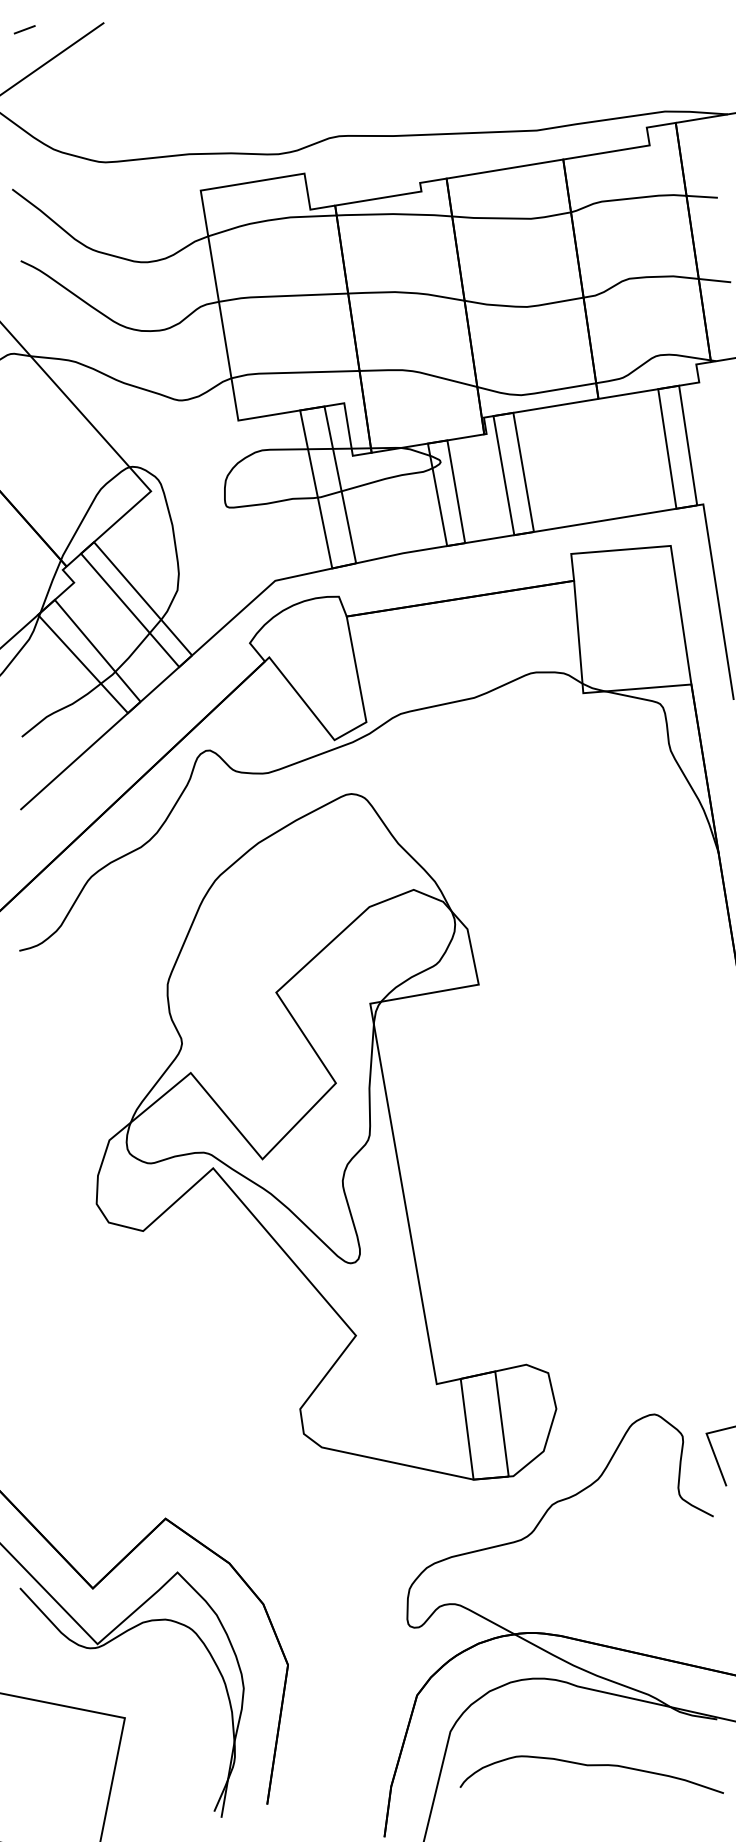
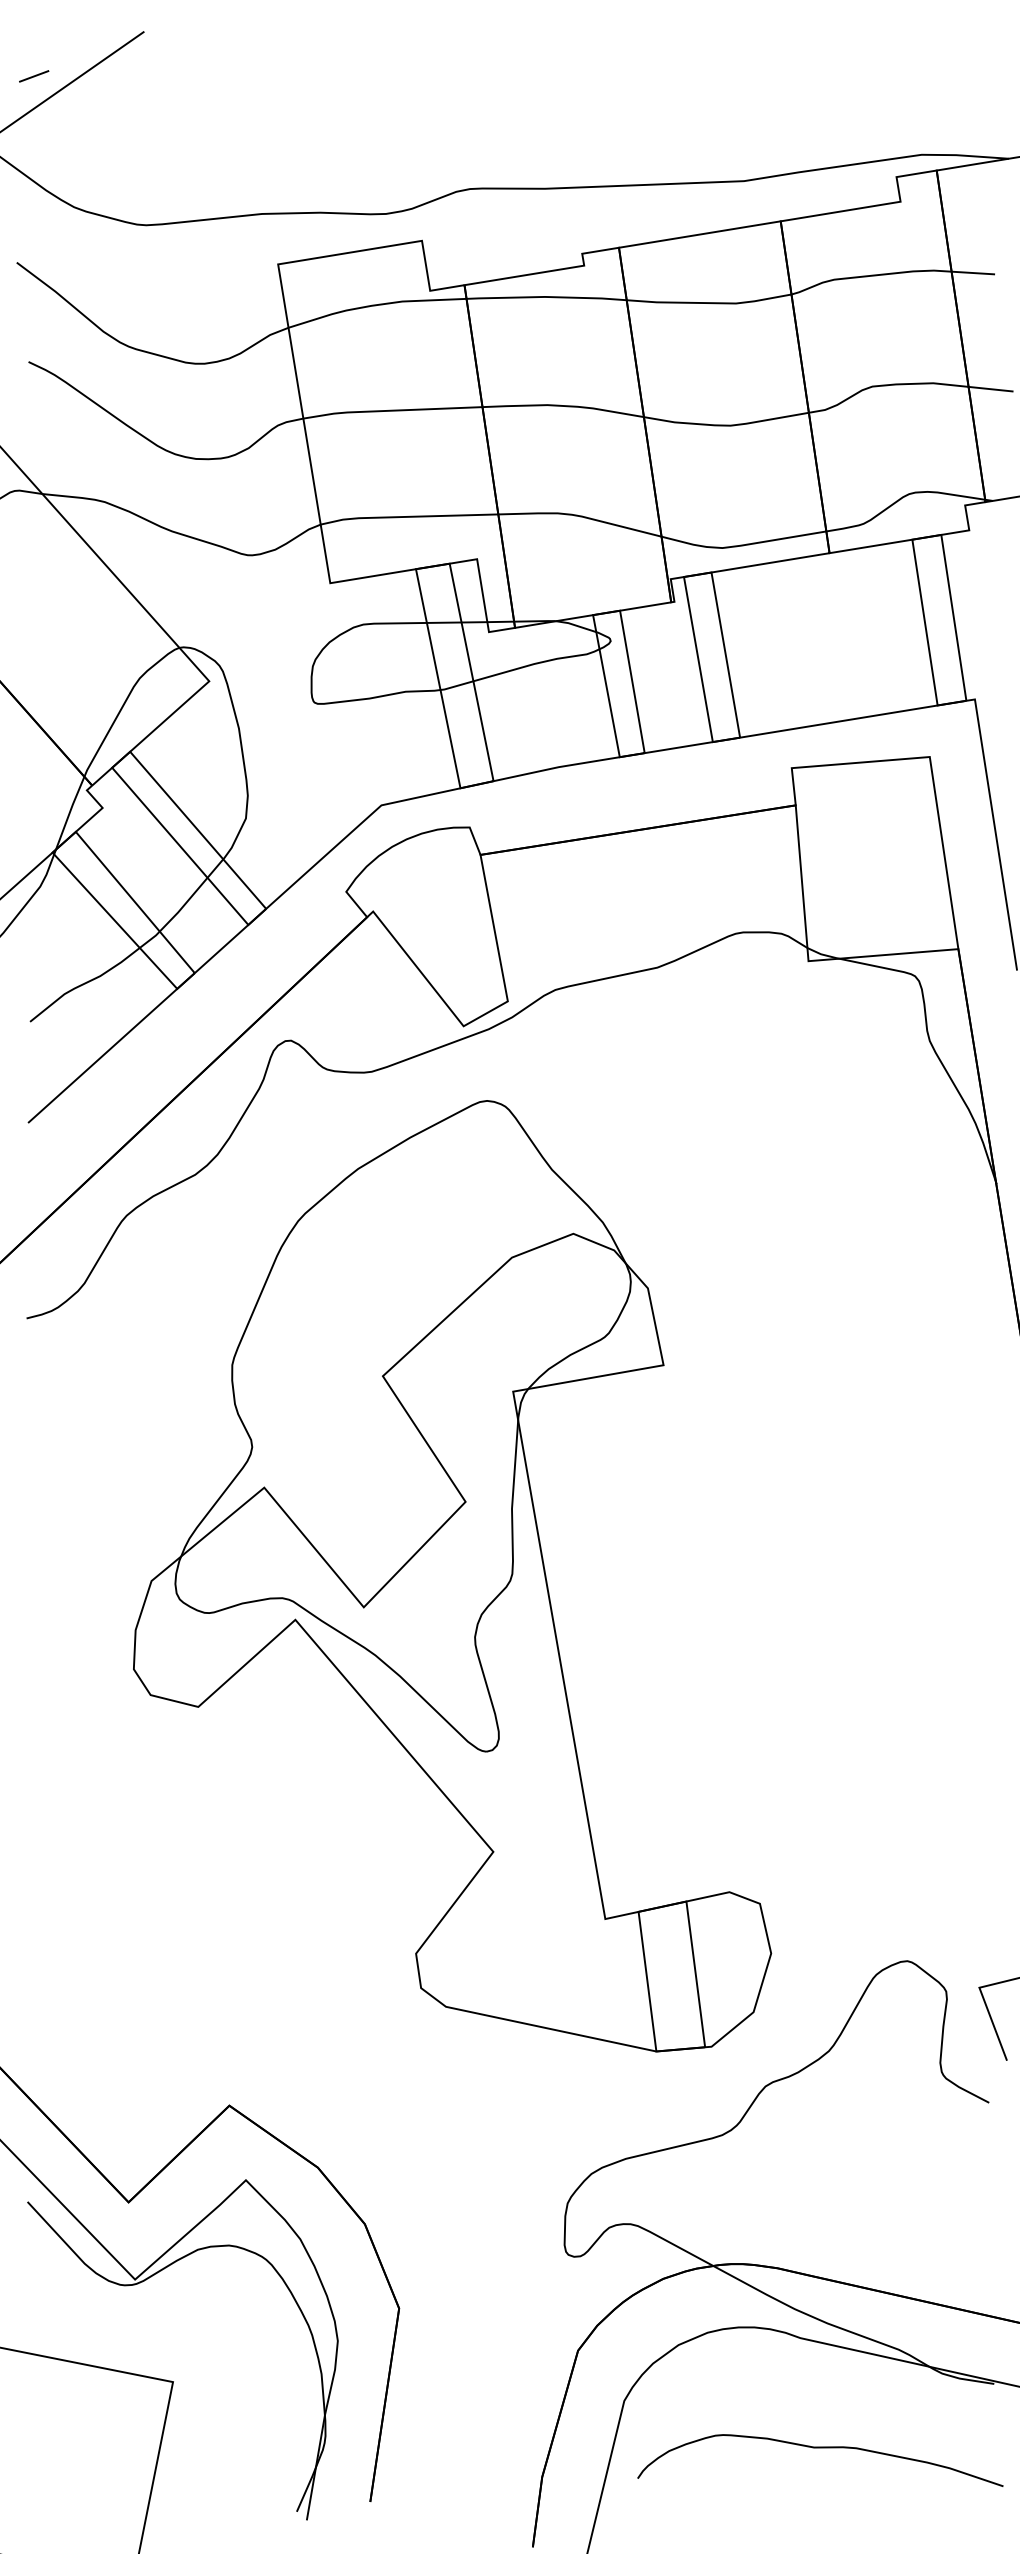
line: (25, 29) -> (34, 76), moved

